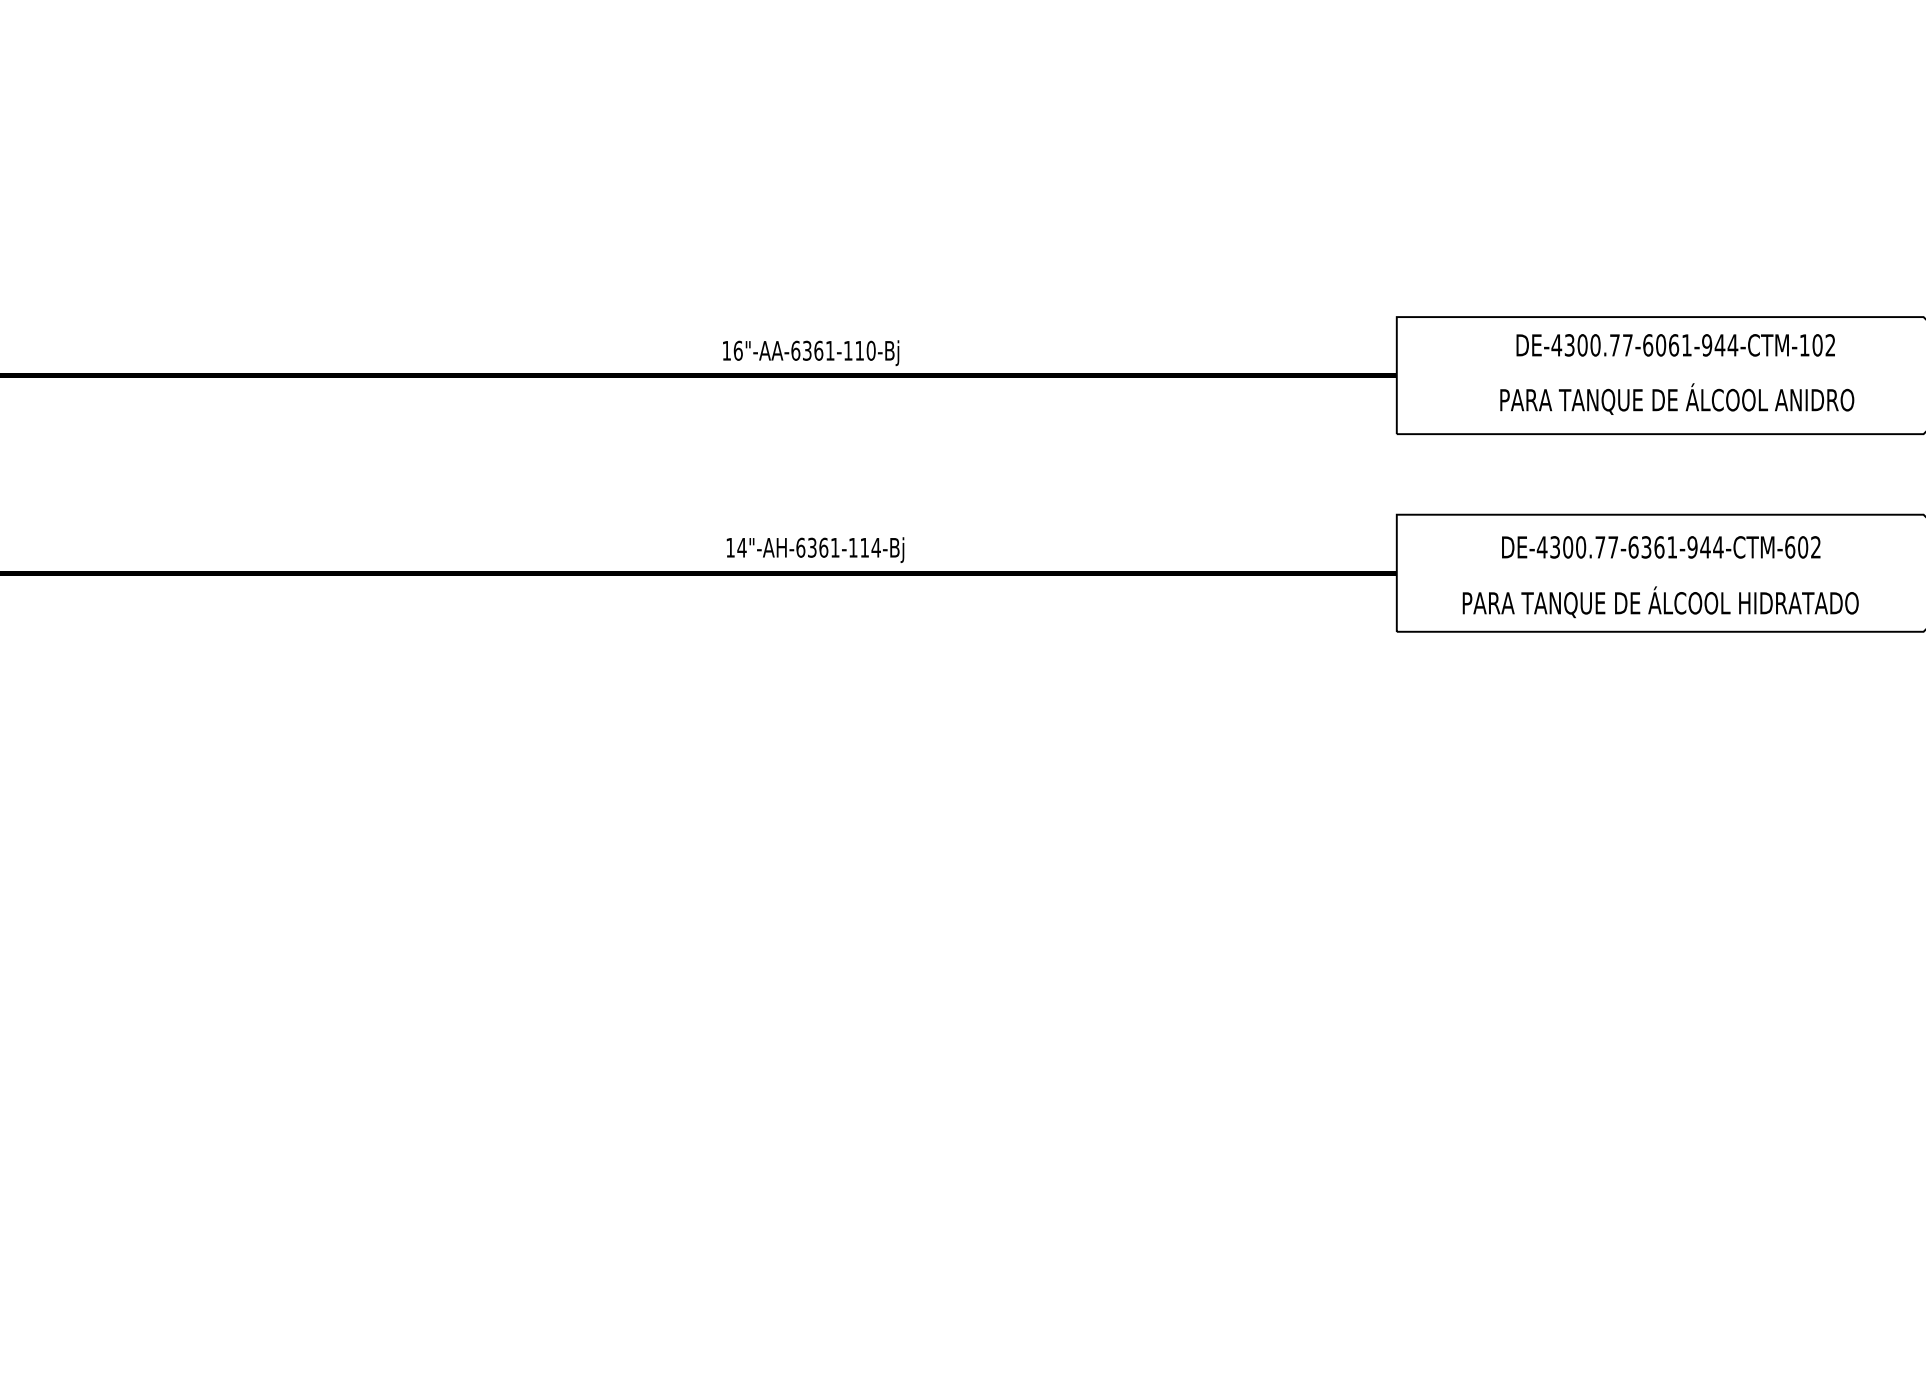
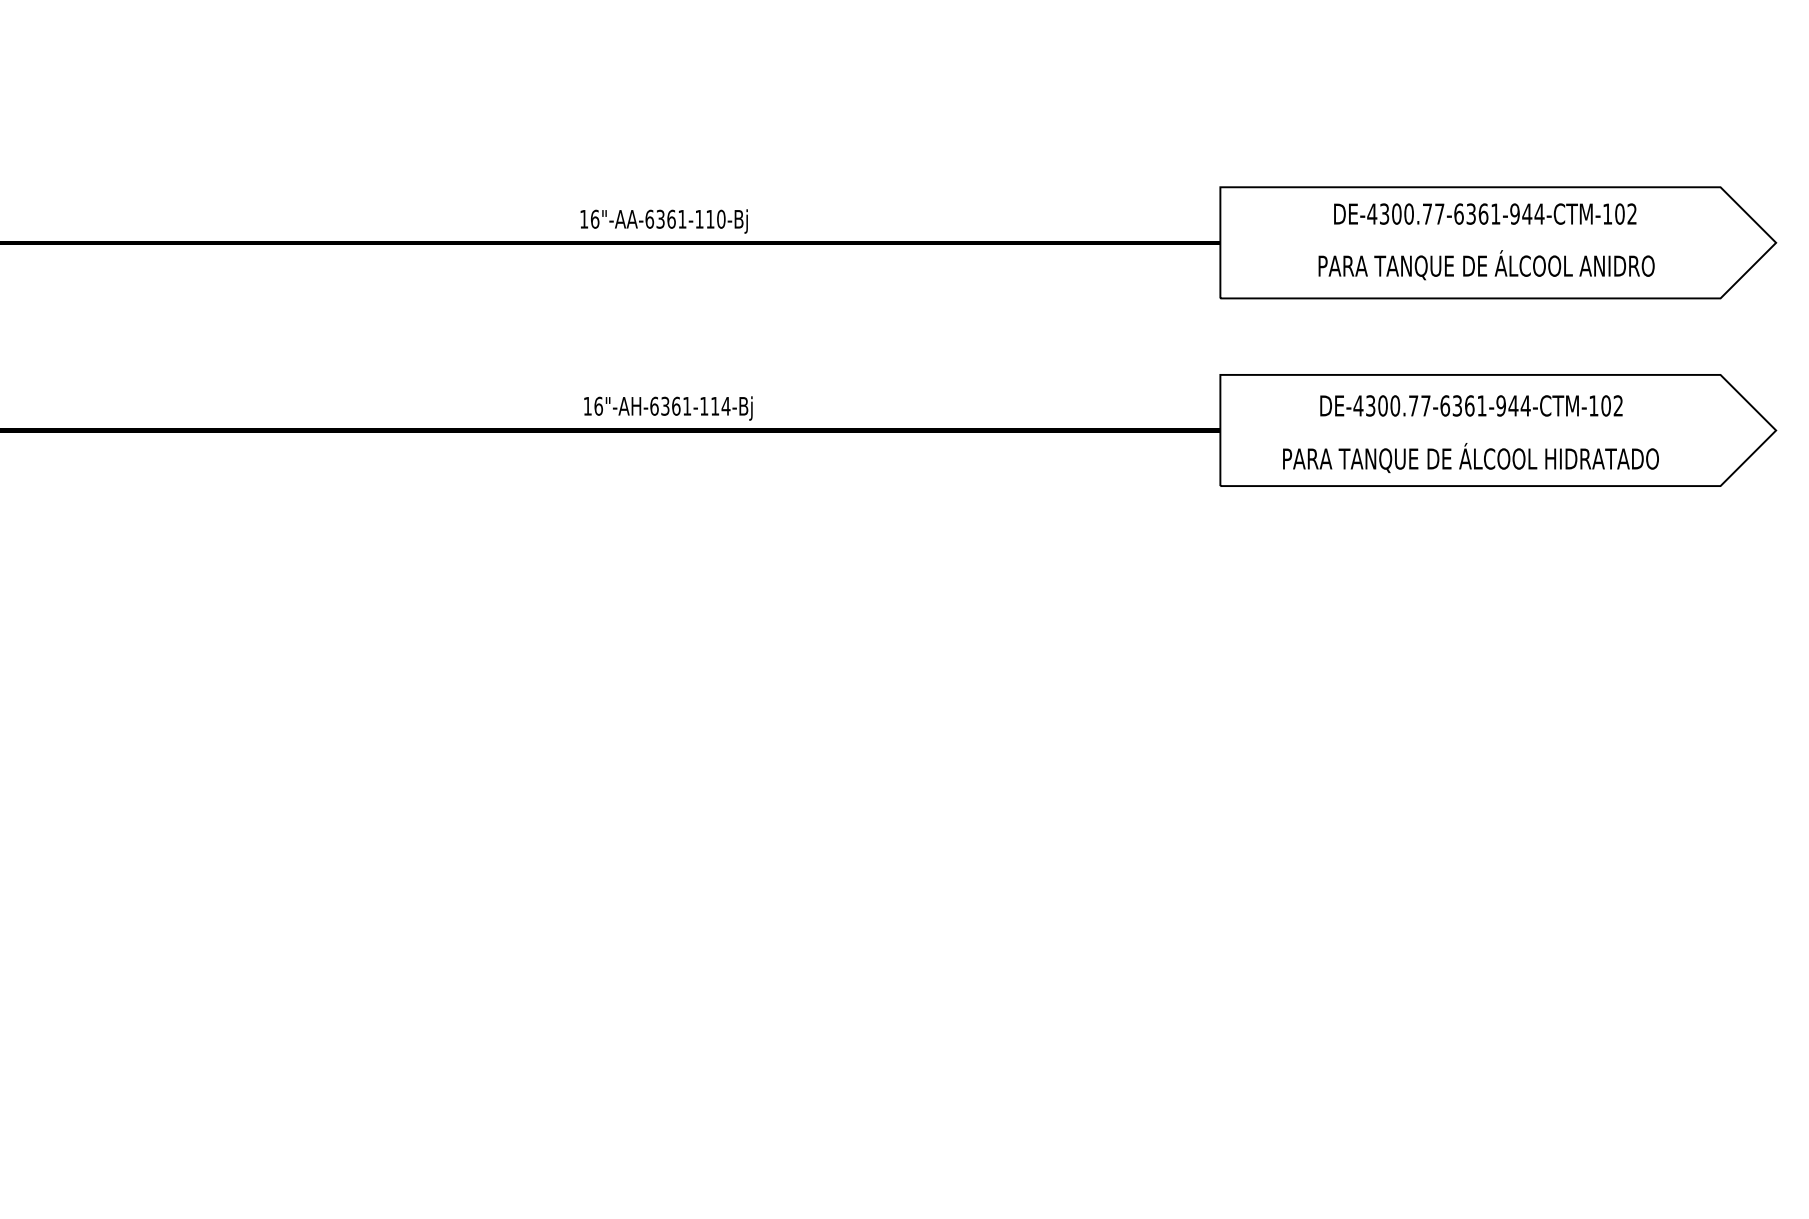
text: (1661, 345) -> (1471, 214), DE-4300.77-6061-944-CTM-102 -> DE-4300.77-6361-944-CTM-102
text: (741, 547) -> (598, 406), 14"-AH-6361-114-Bj -> 16"-AH-6361-114-Bj
text: (1790, 547) -> (1594, 406), DE-4300.77-6361-944-CTM-602 -> DE-4300.77-6361-944-CTM-102

